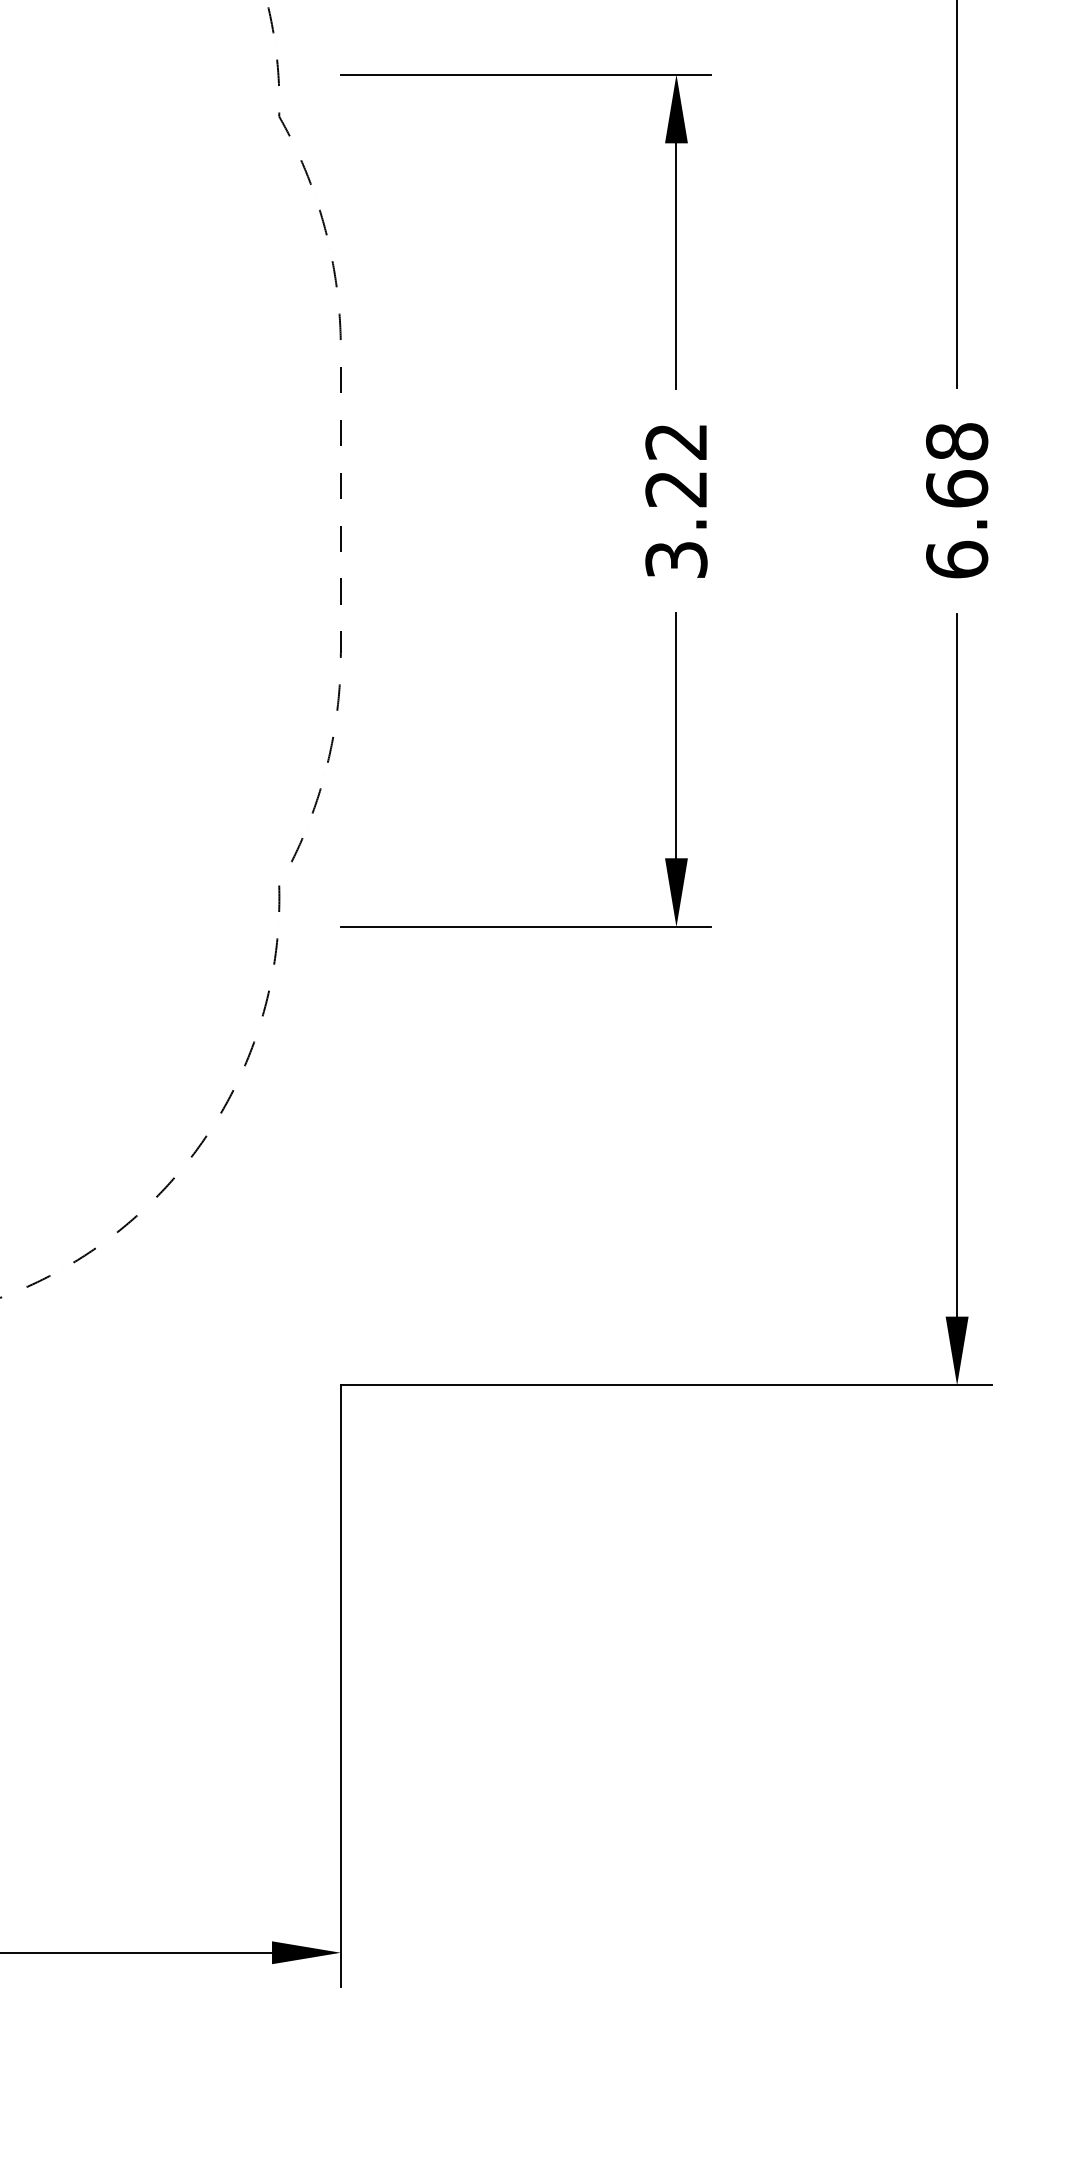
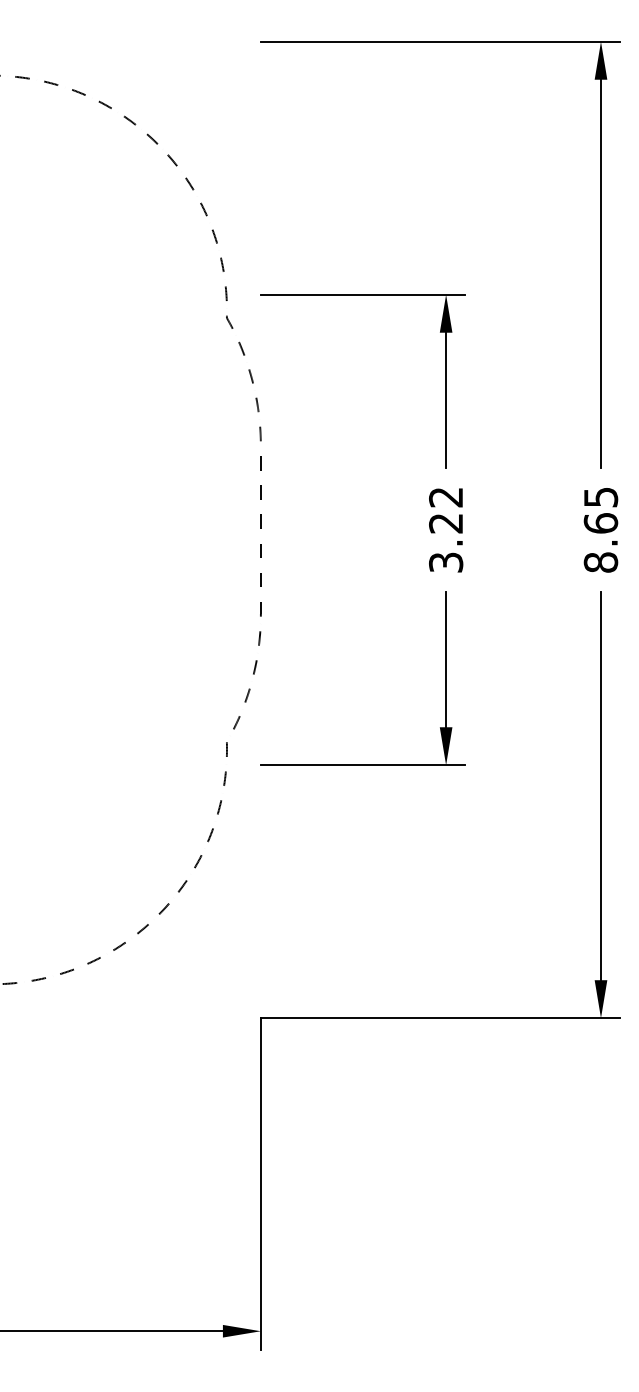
text: (956, 499) -> (600, 529), 6.68 -> 8.65

